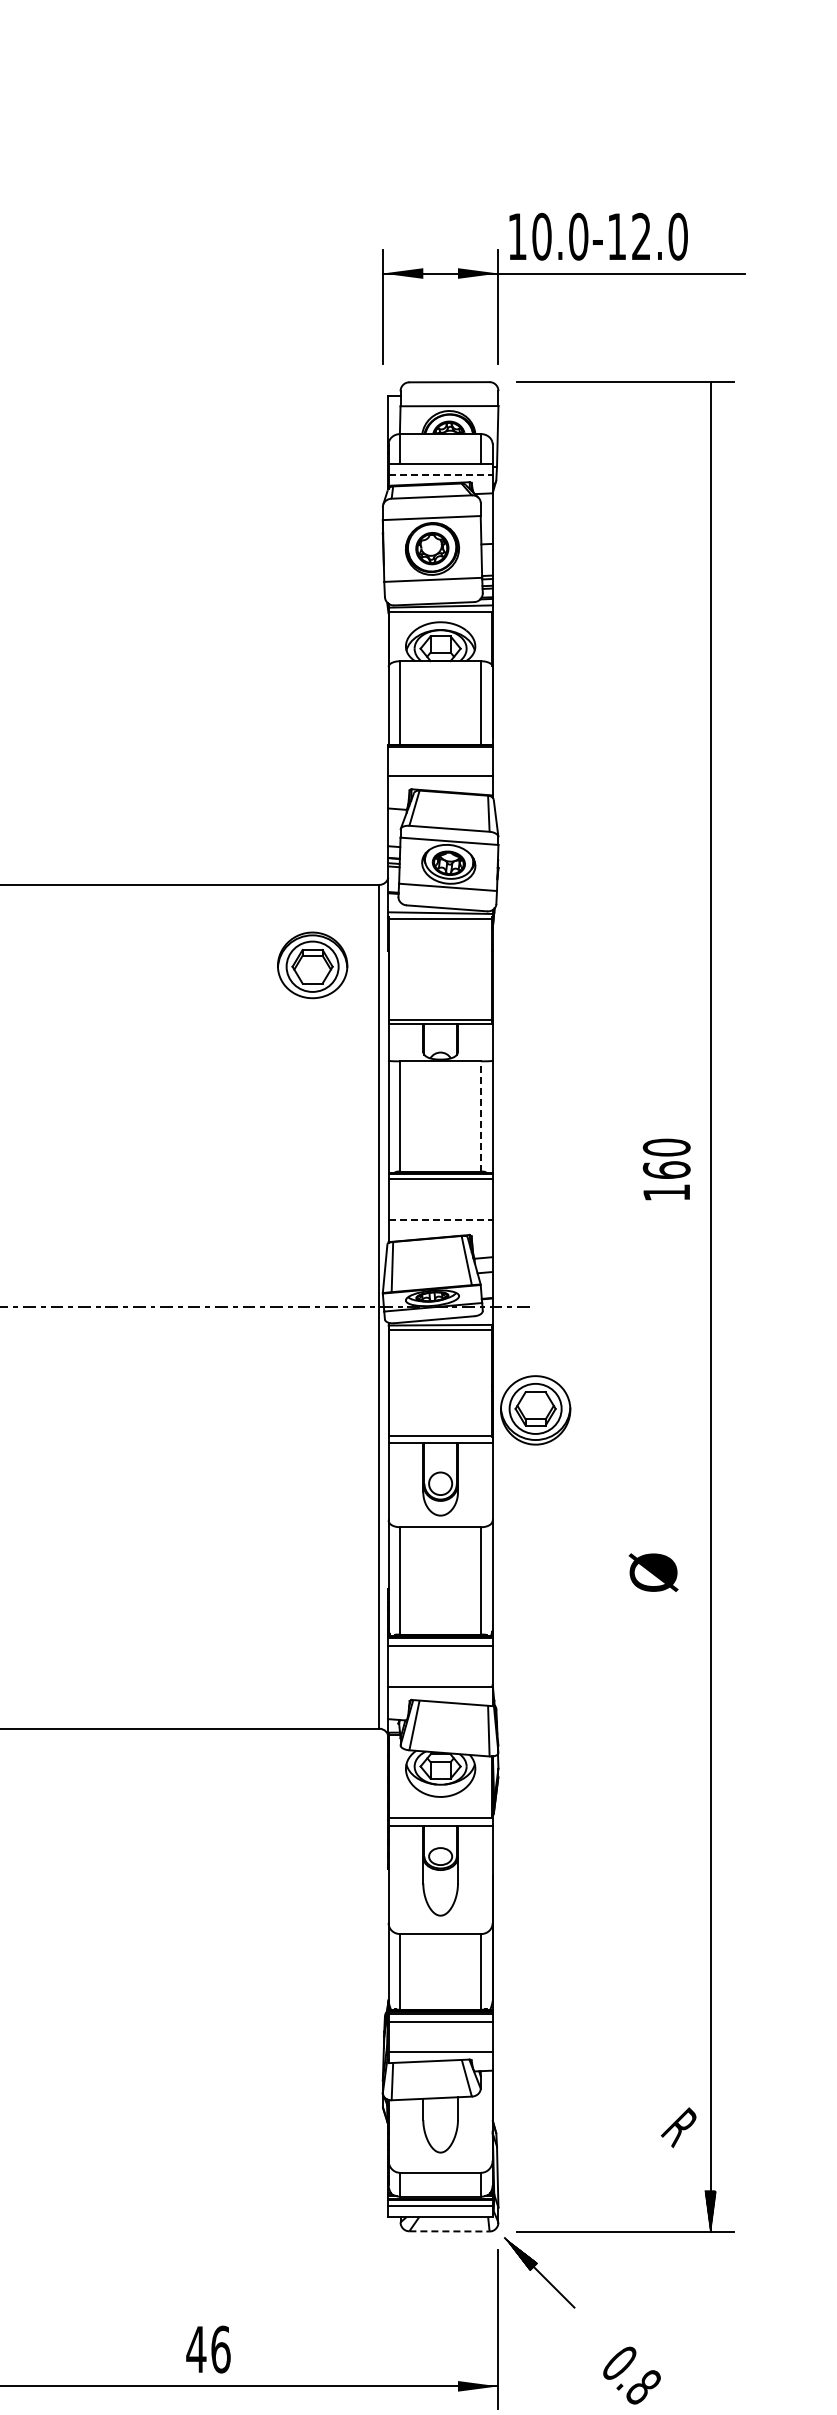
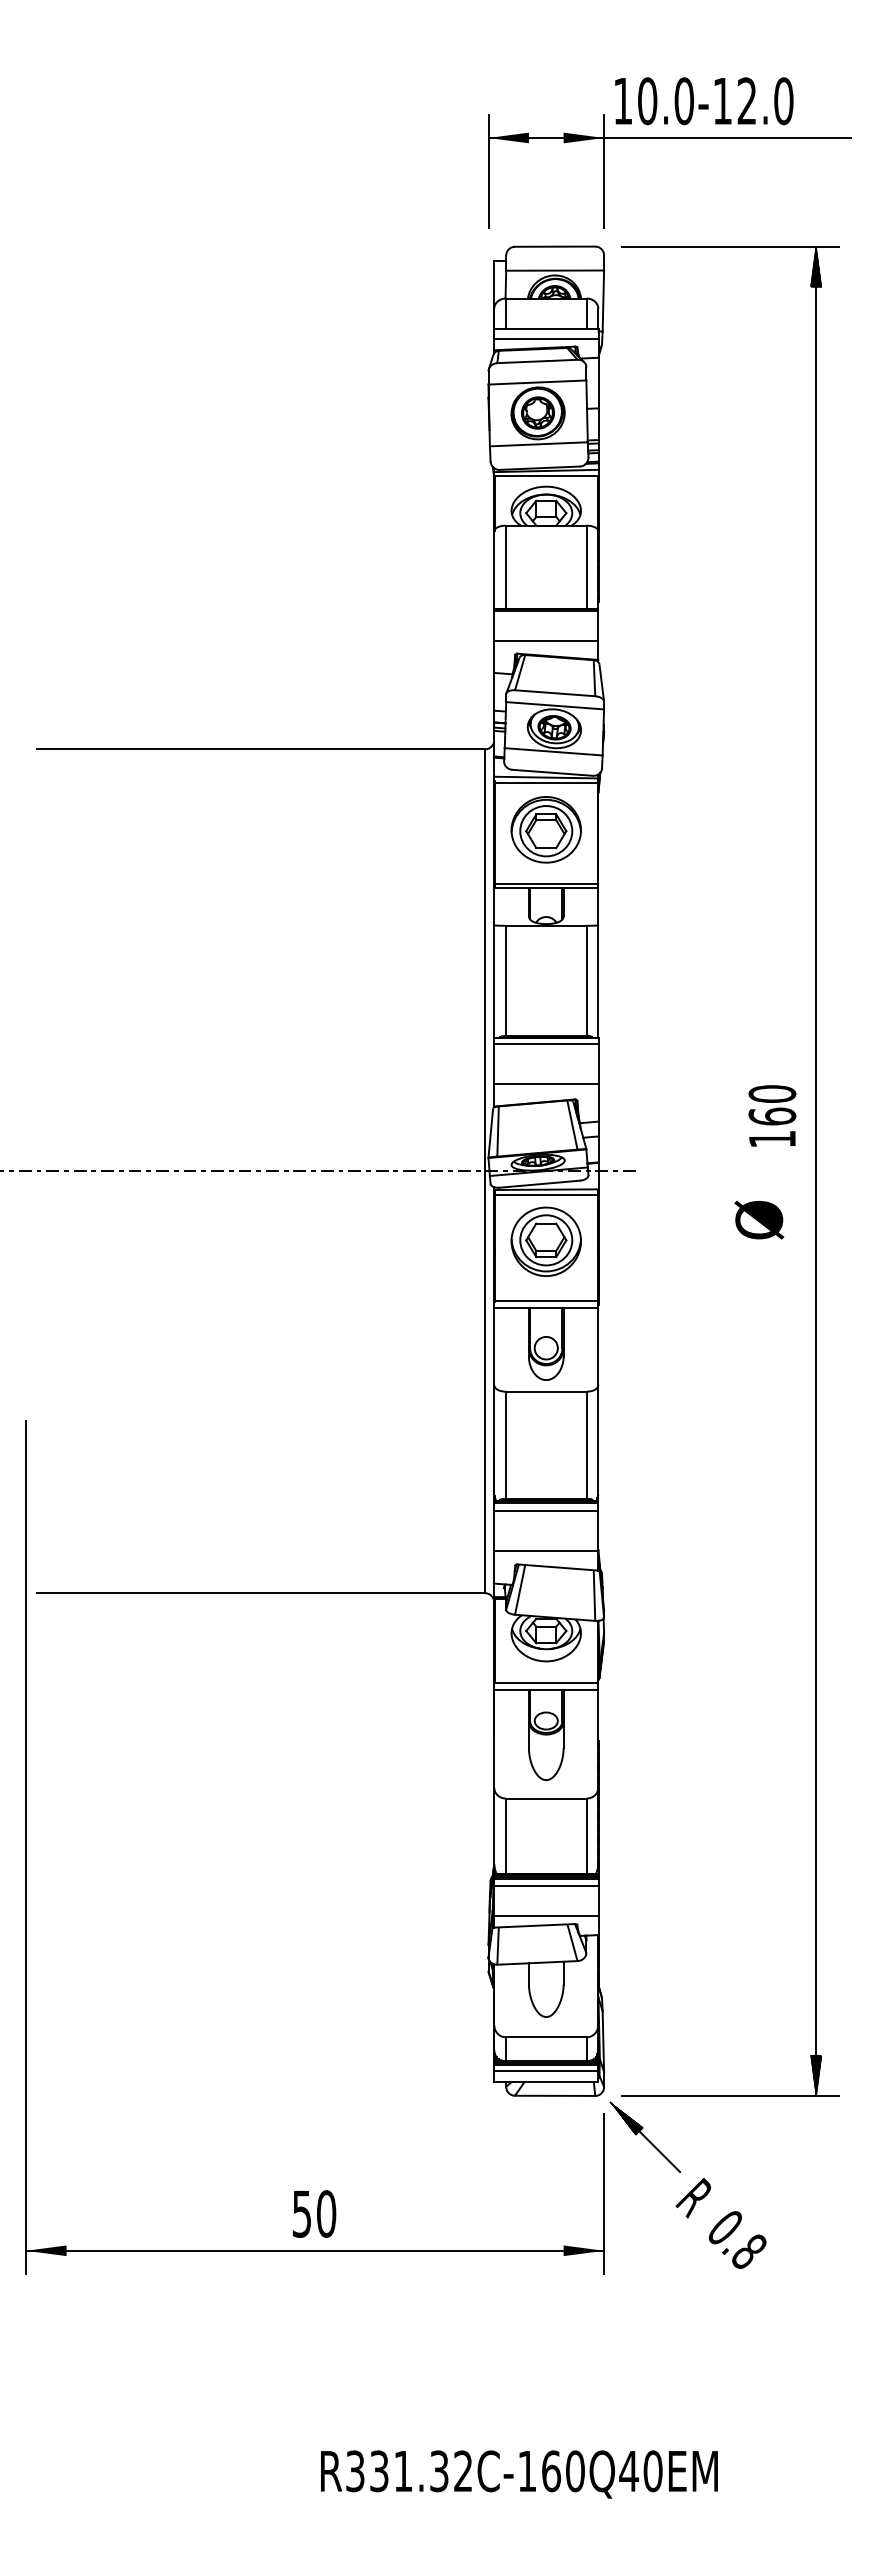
hatch: (709, 402) -> (815, 266), added
line: (440, 475) -> (546, 339), dashed -> solid
part: (311, 965) -> (545, 829), moved
line: (480, 1116) -> (586, 980), dashed -> solid
text: (666, 1169) -> (772, 1115), moved
line: (440, 1220) -> (546, 1084), dashed -> solid
part: (534, 1410) -> (545, 1241), moved
text: (653, 1572) -> (759, 1219), moved
text: (678, 2127) -> (693, 2197), moved
line: (449, 2231) -> (555, 2095), dashed -> solid
text: (207, 2349) -> (313, 2213), 46 -> 50

